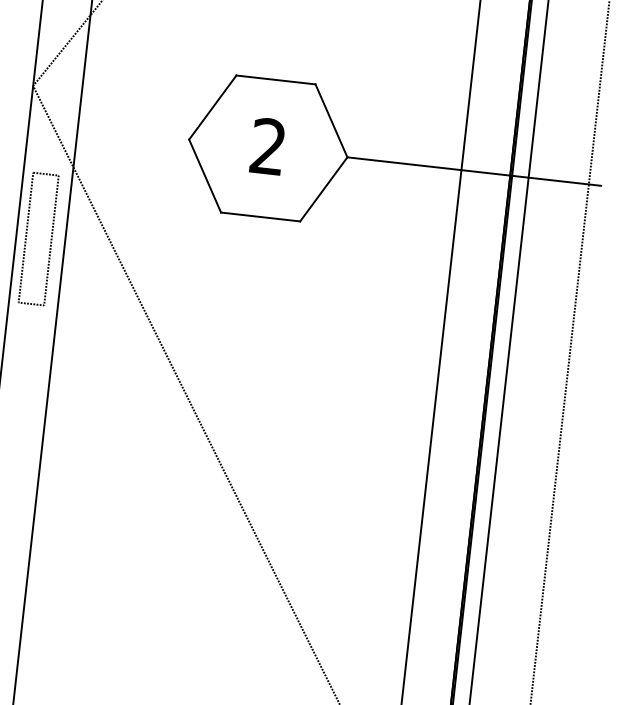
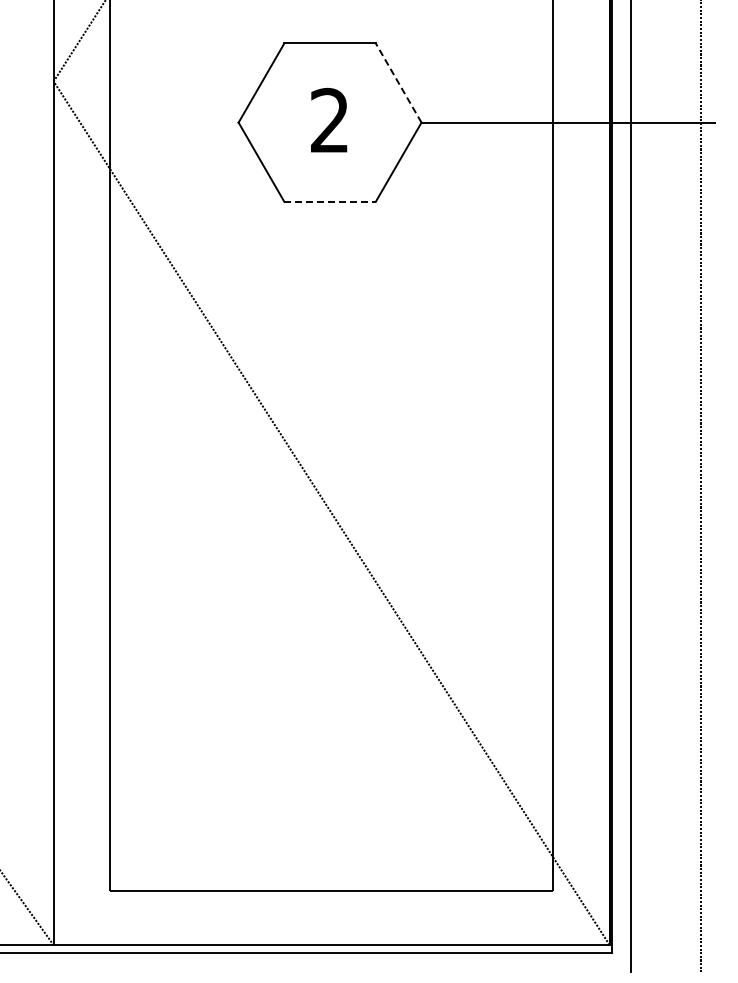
line: (331, 121) -> (398, 83), solid -> dashed
line: (261, 216) -> (330, 201), solid -> dashed
part: (26, 236) -> (65, 254), removed

